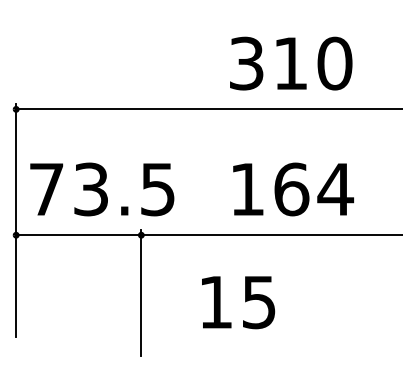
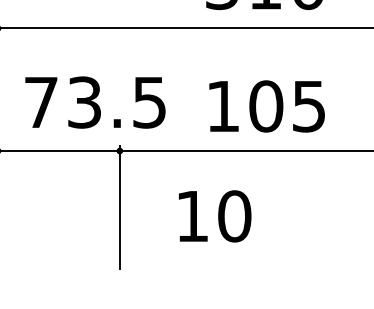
text: (102, 189) -> (95, 102), moved
text: (314, 189) -> (288, 106), 164 -> 105
text: (259, 302) -> (234, 216), 15 -> 10

